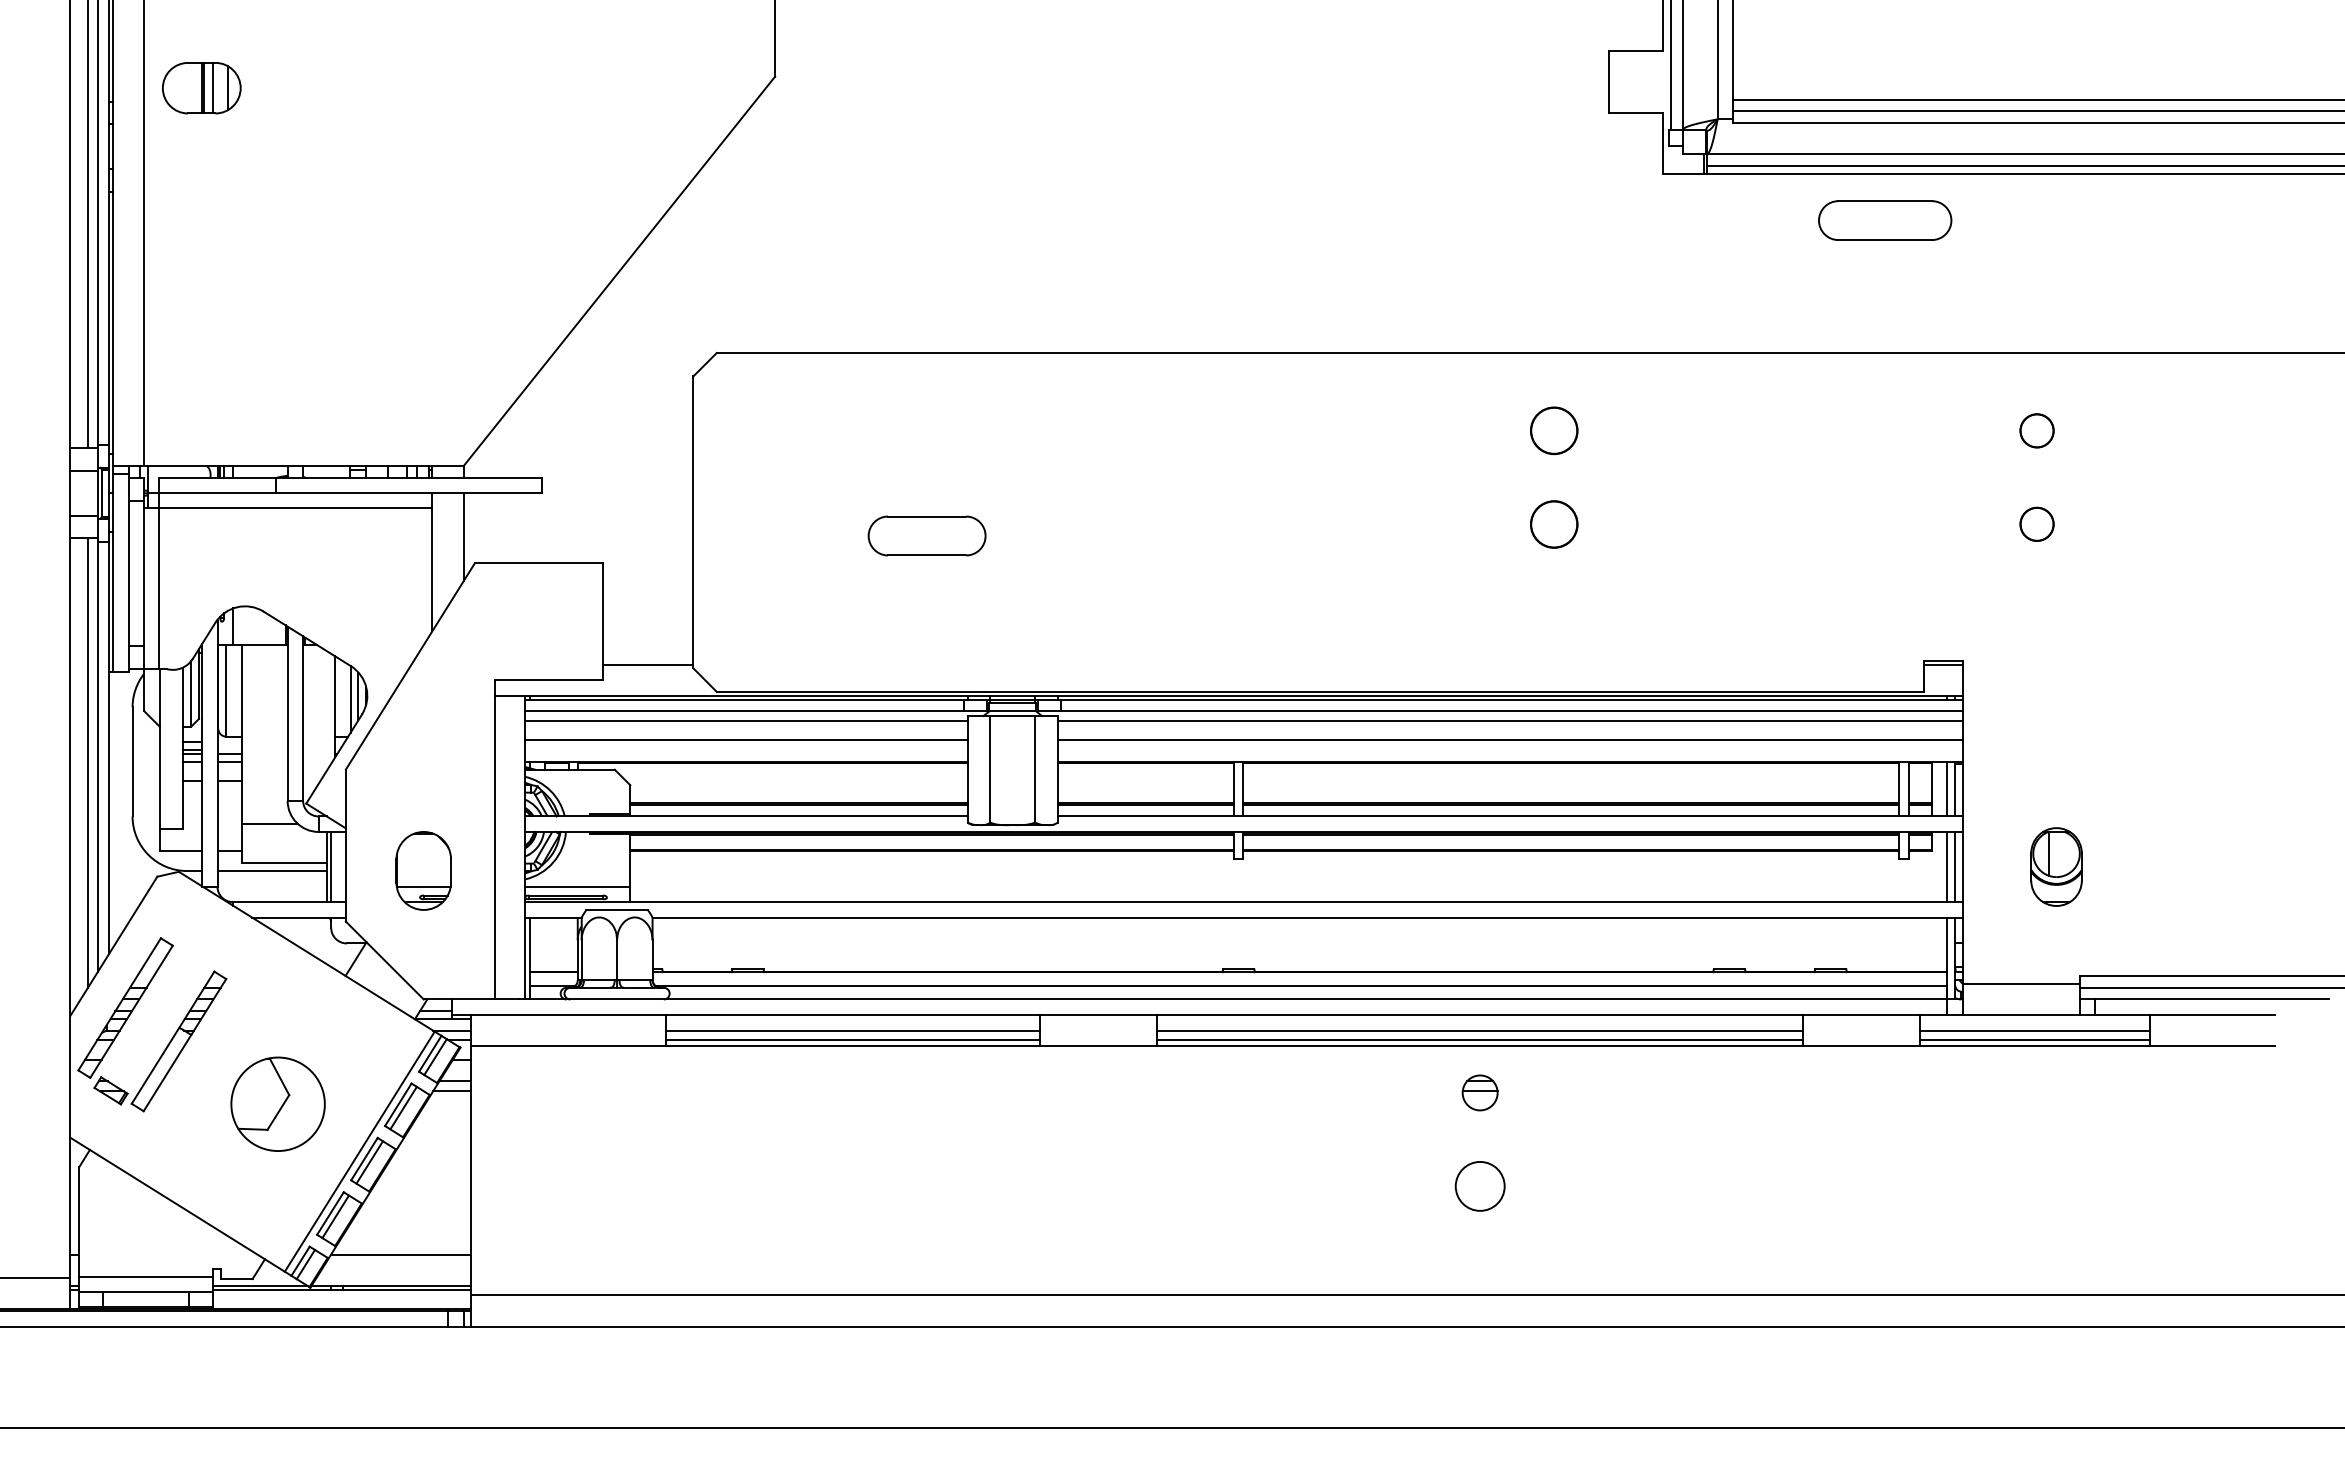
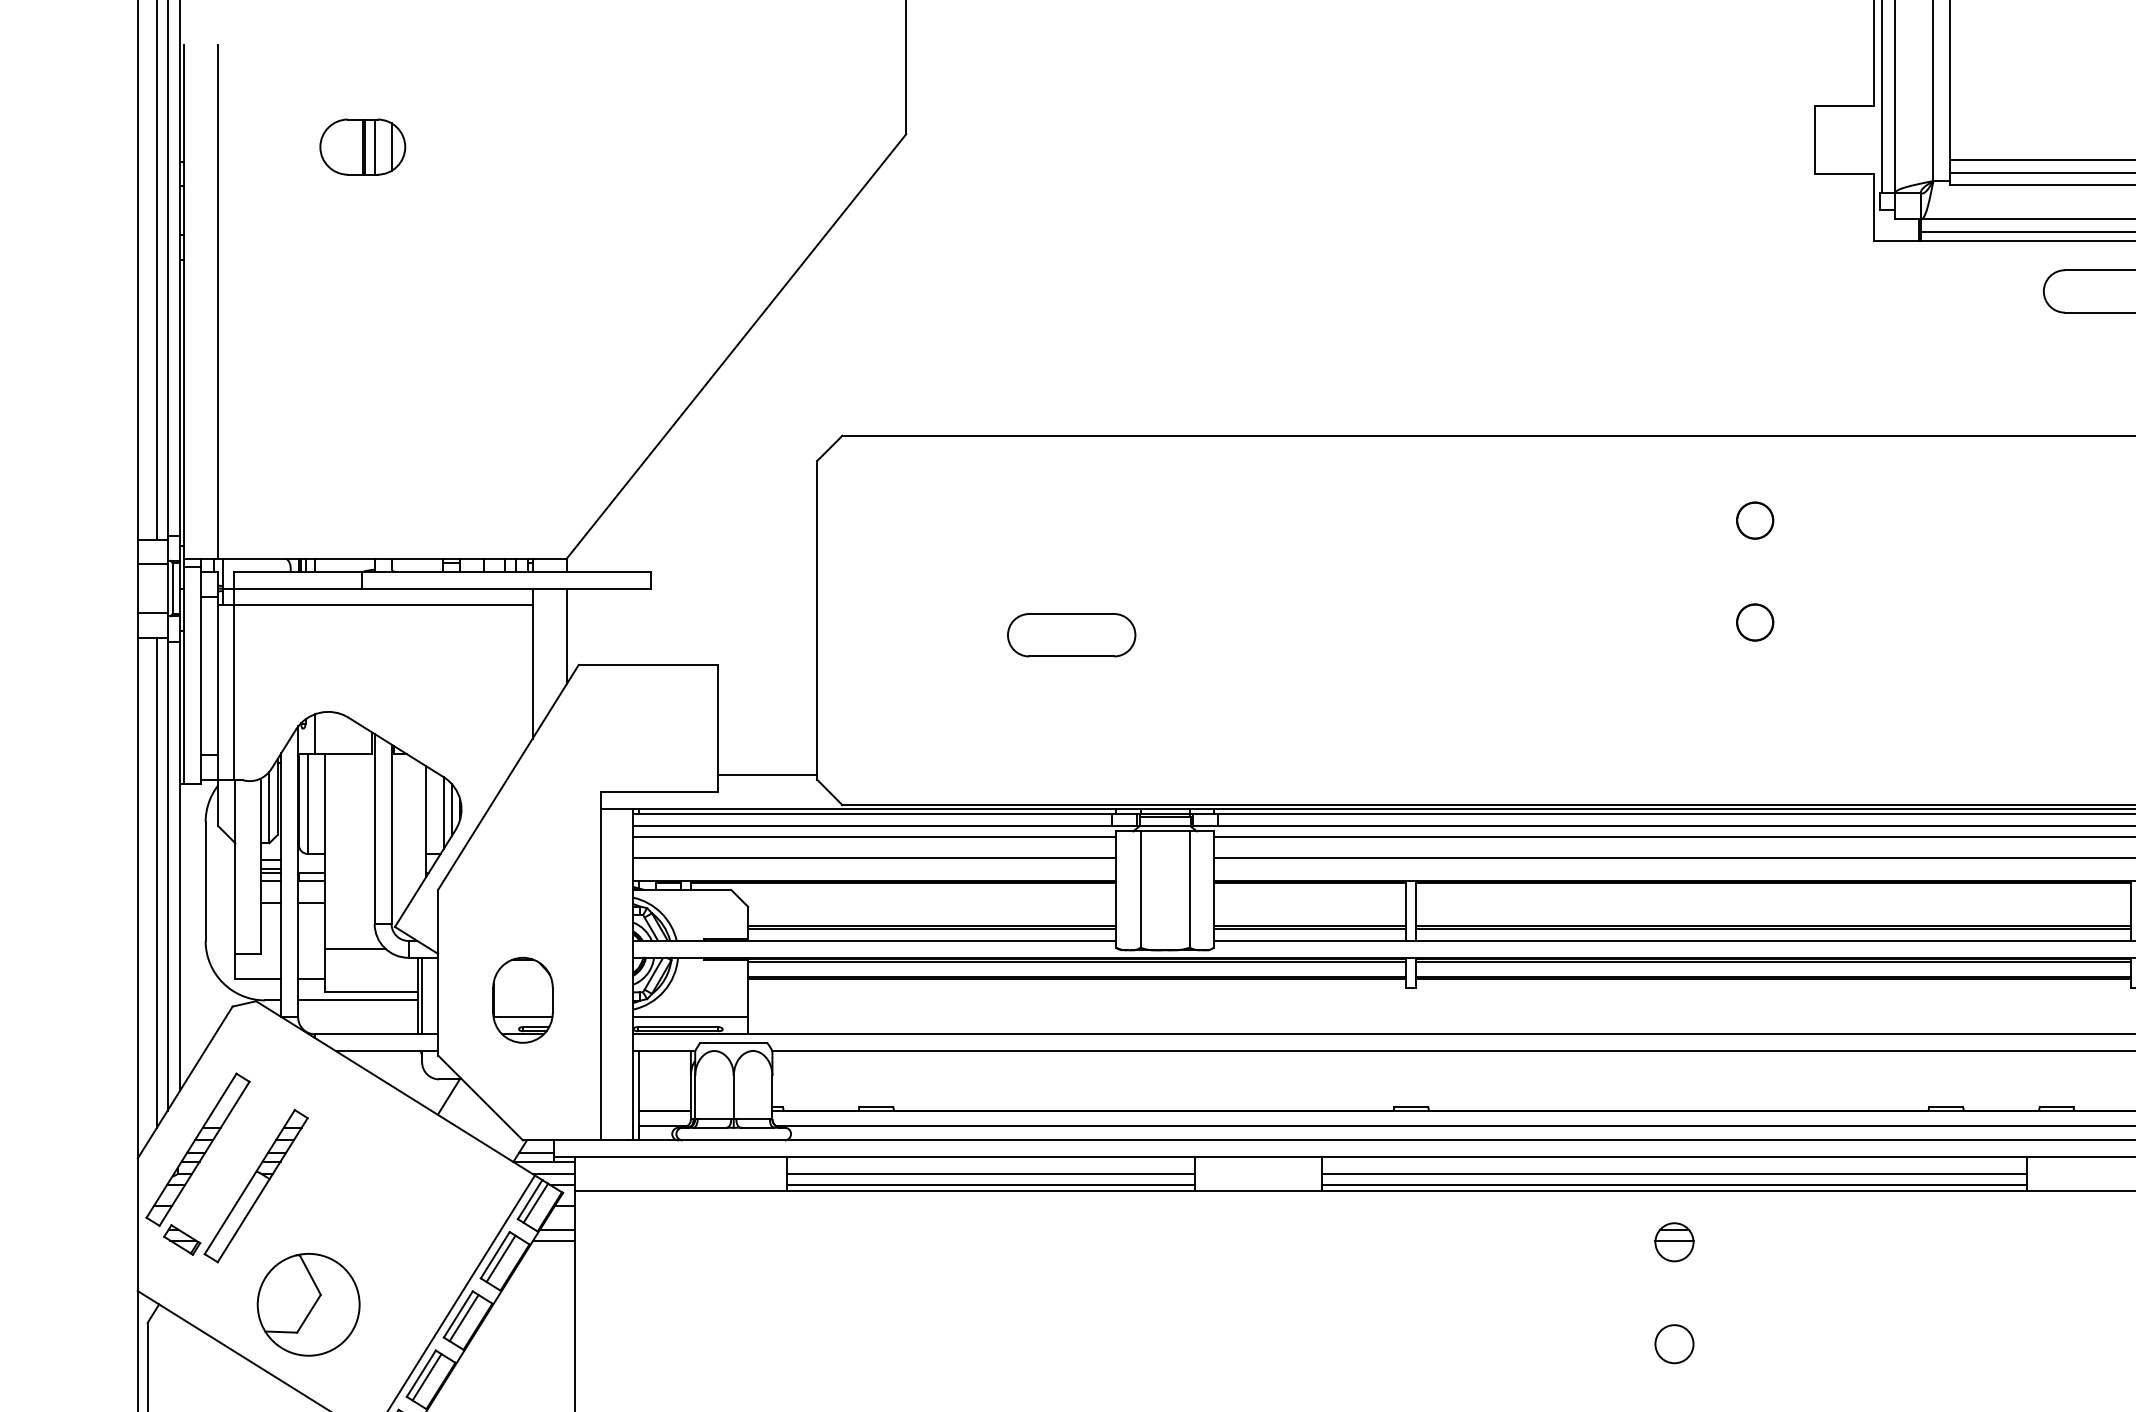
part: (201, 88) -> (362, 147), moved
circle: (1553, 430) -> (1754, 520), size x0.71
circle: (1553, 523) -> (1754, 621), size x0.71
part: (277, 1103) -> (308, 1303), moved
circle: (1479, 1186) -> (1673, 1344), size x0.71

